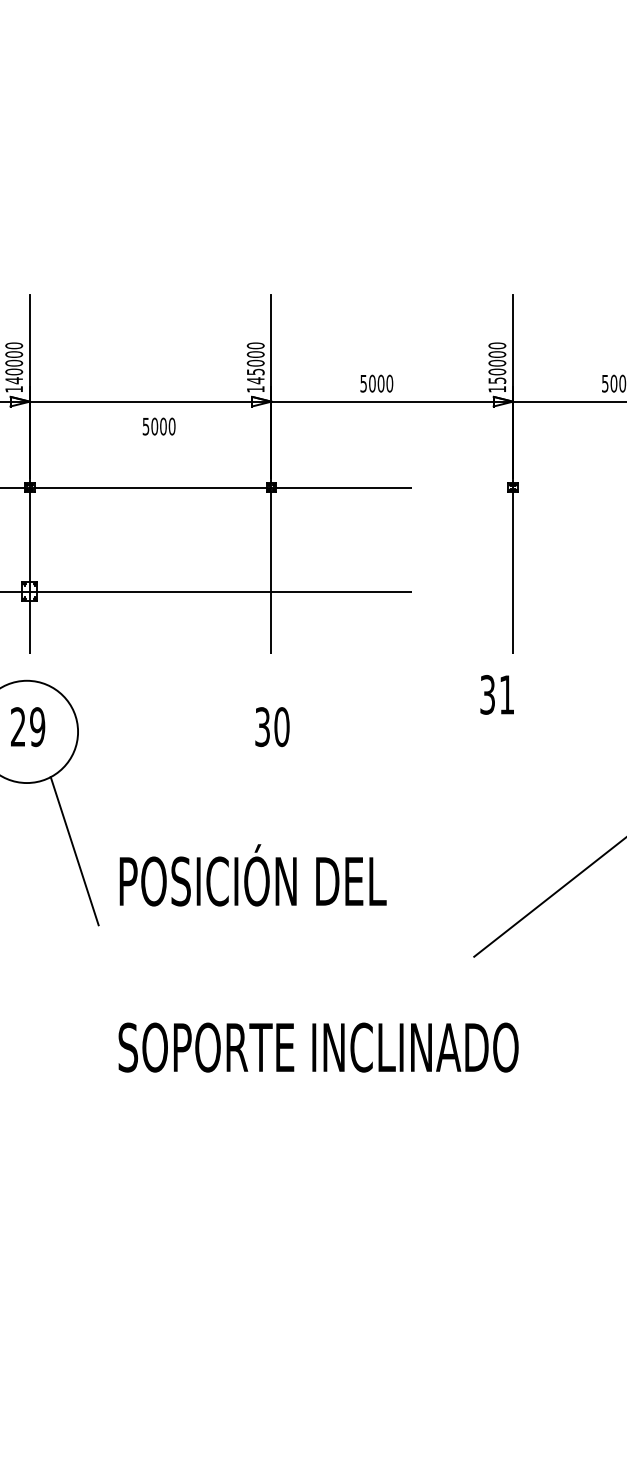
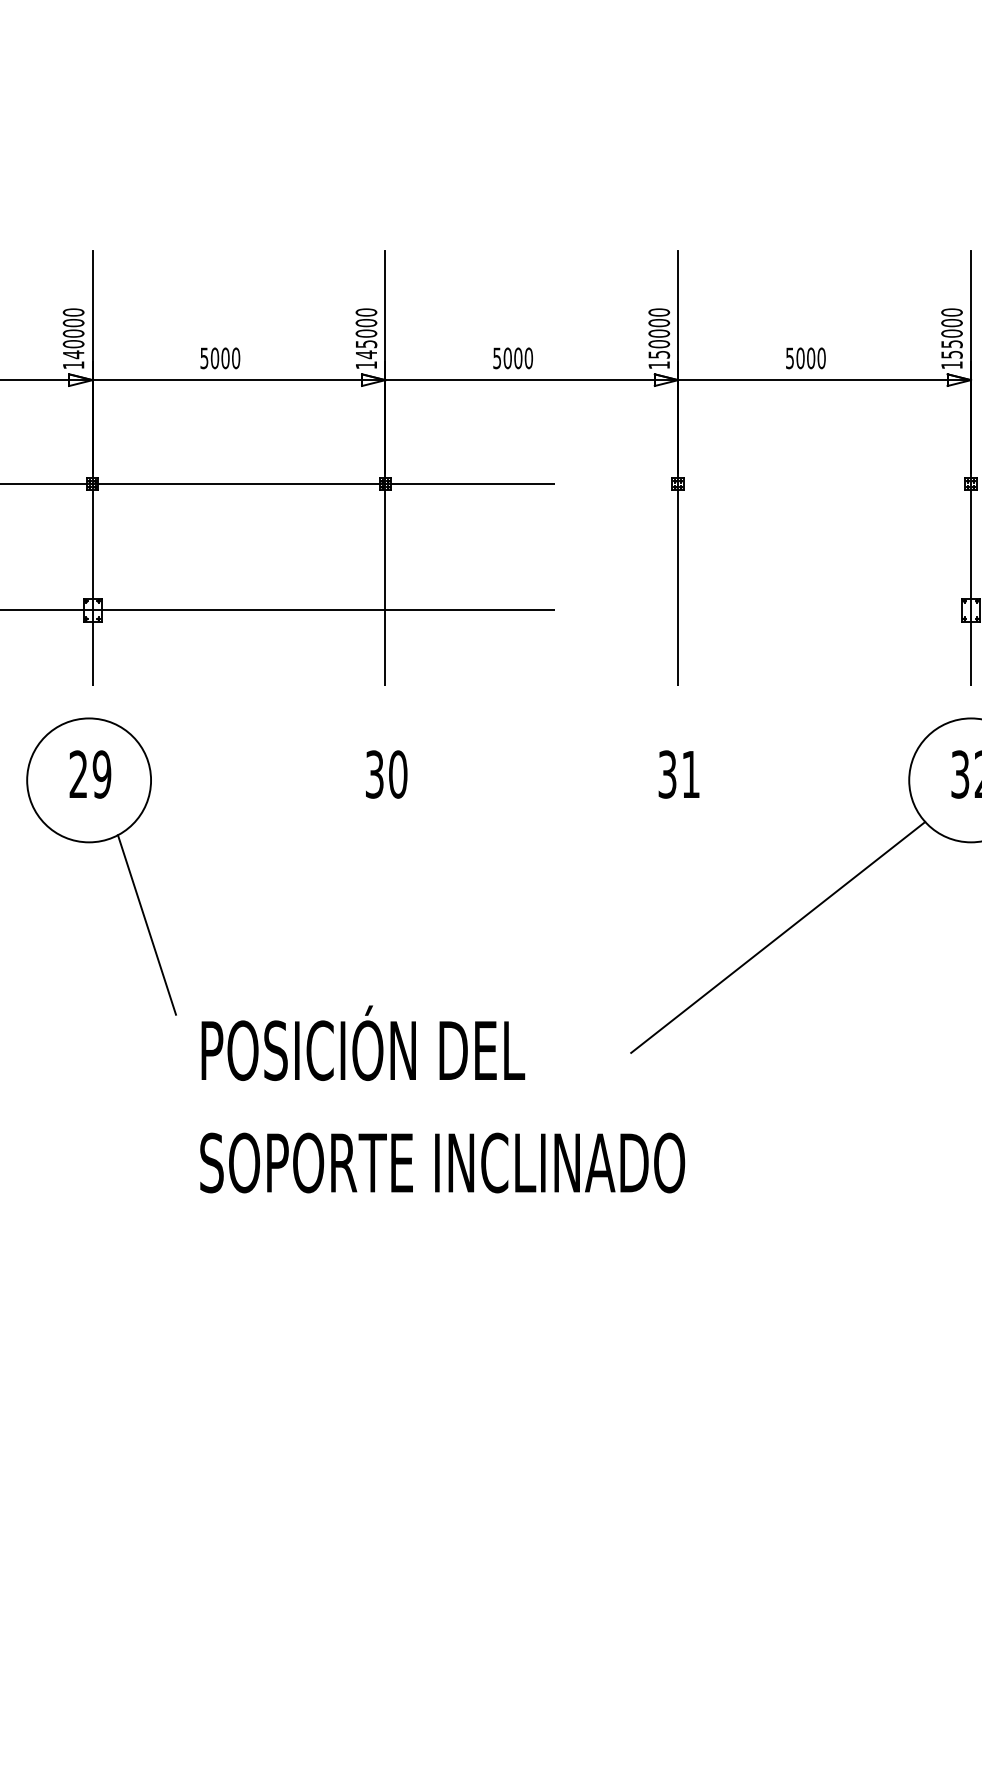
text: (159, 426) -> (220, 358), moved
text: (496, 694) -> (678, 774), moved
text: (253, 874) -> (363, 1042), moved

